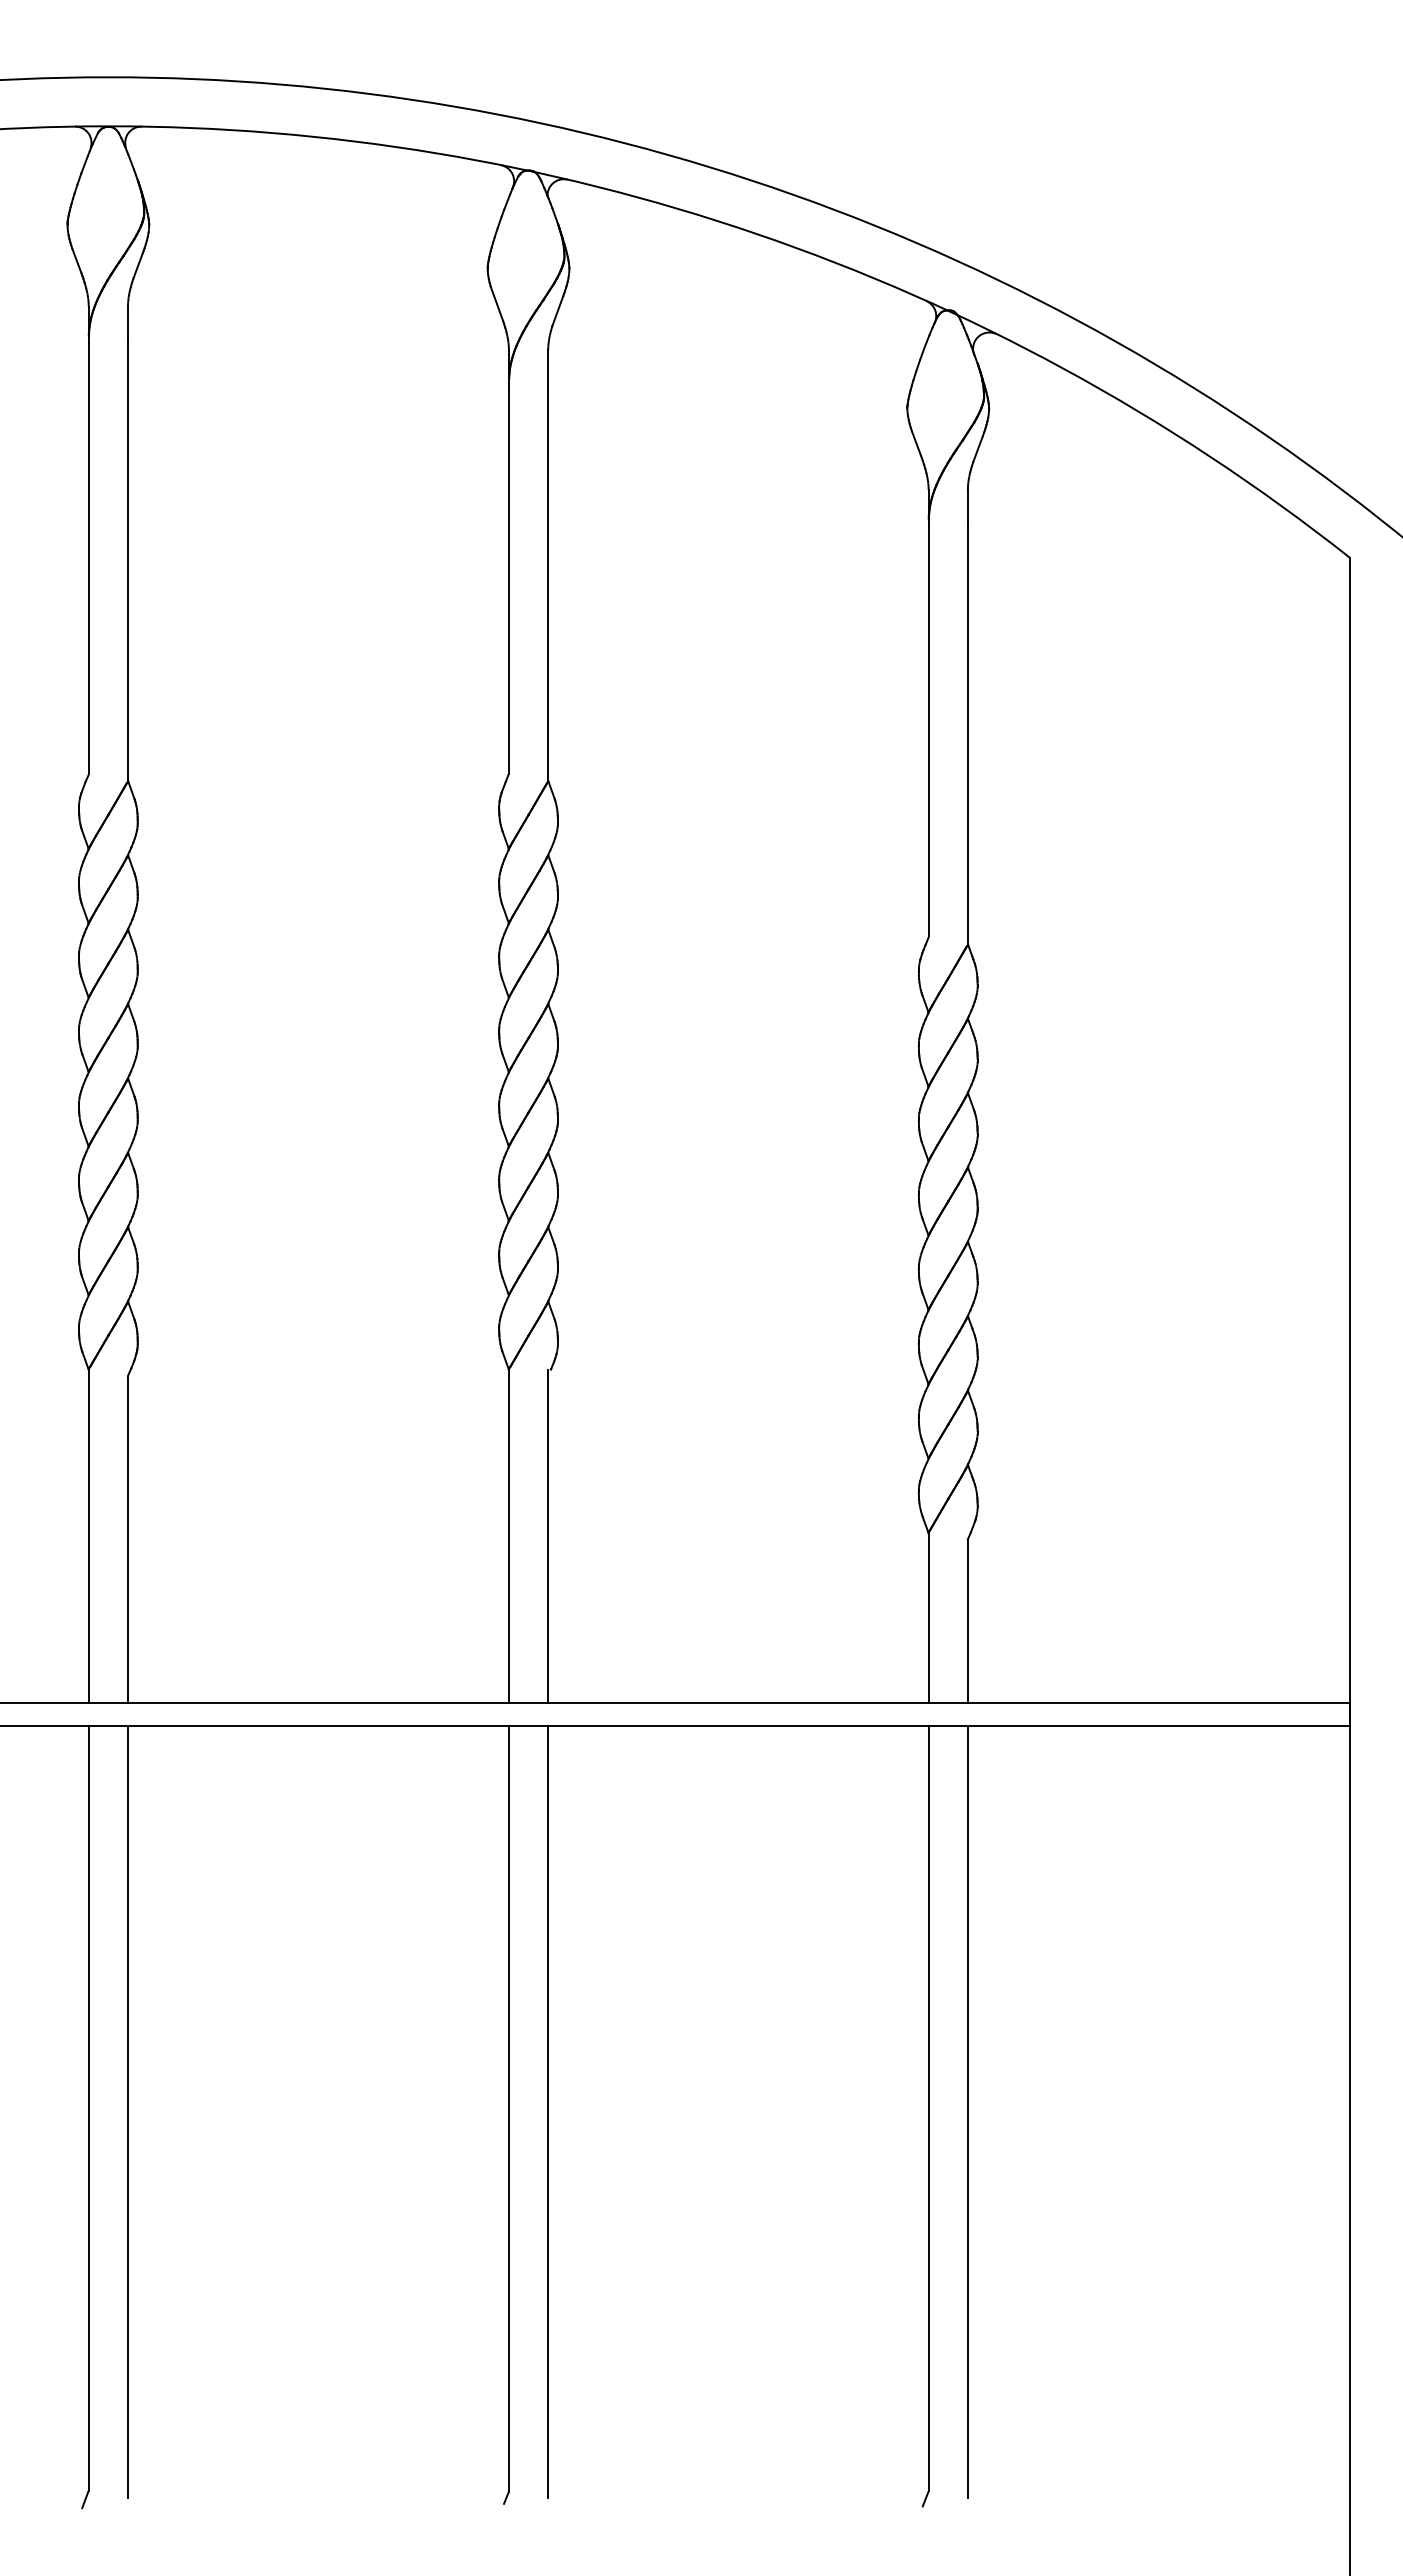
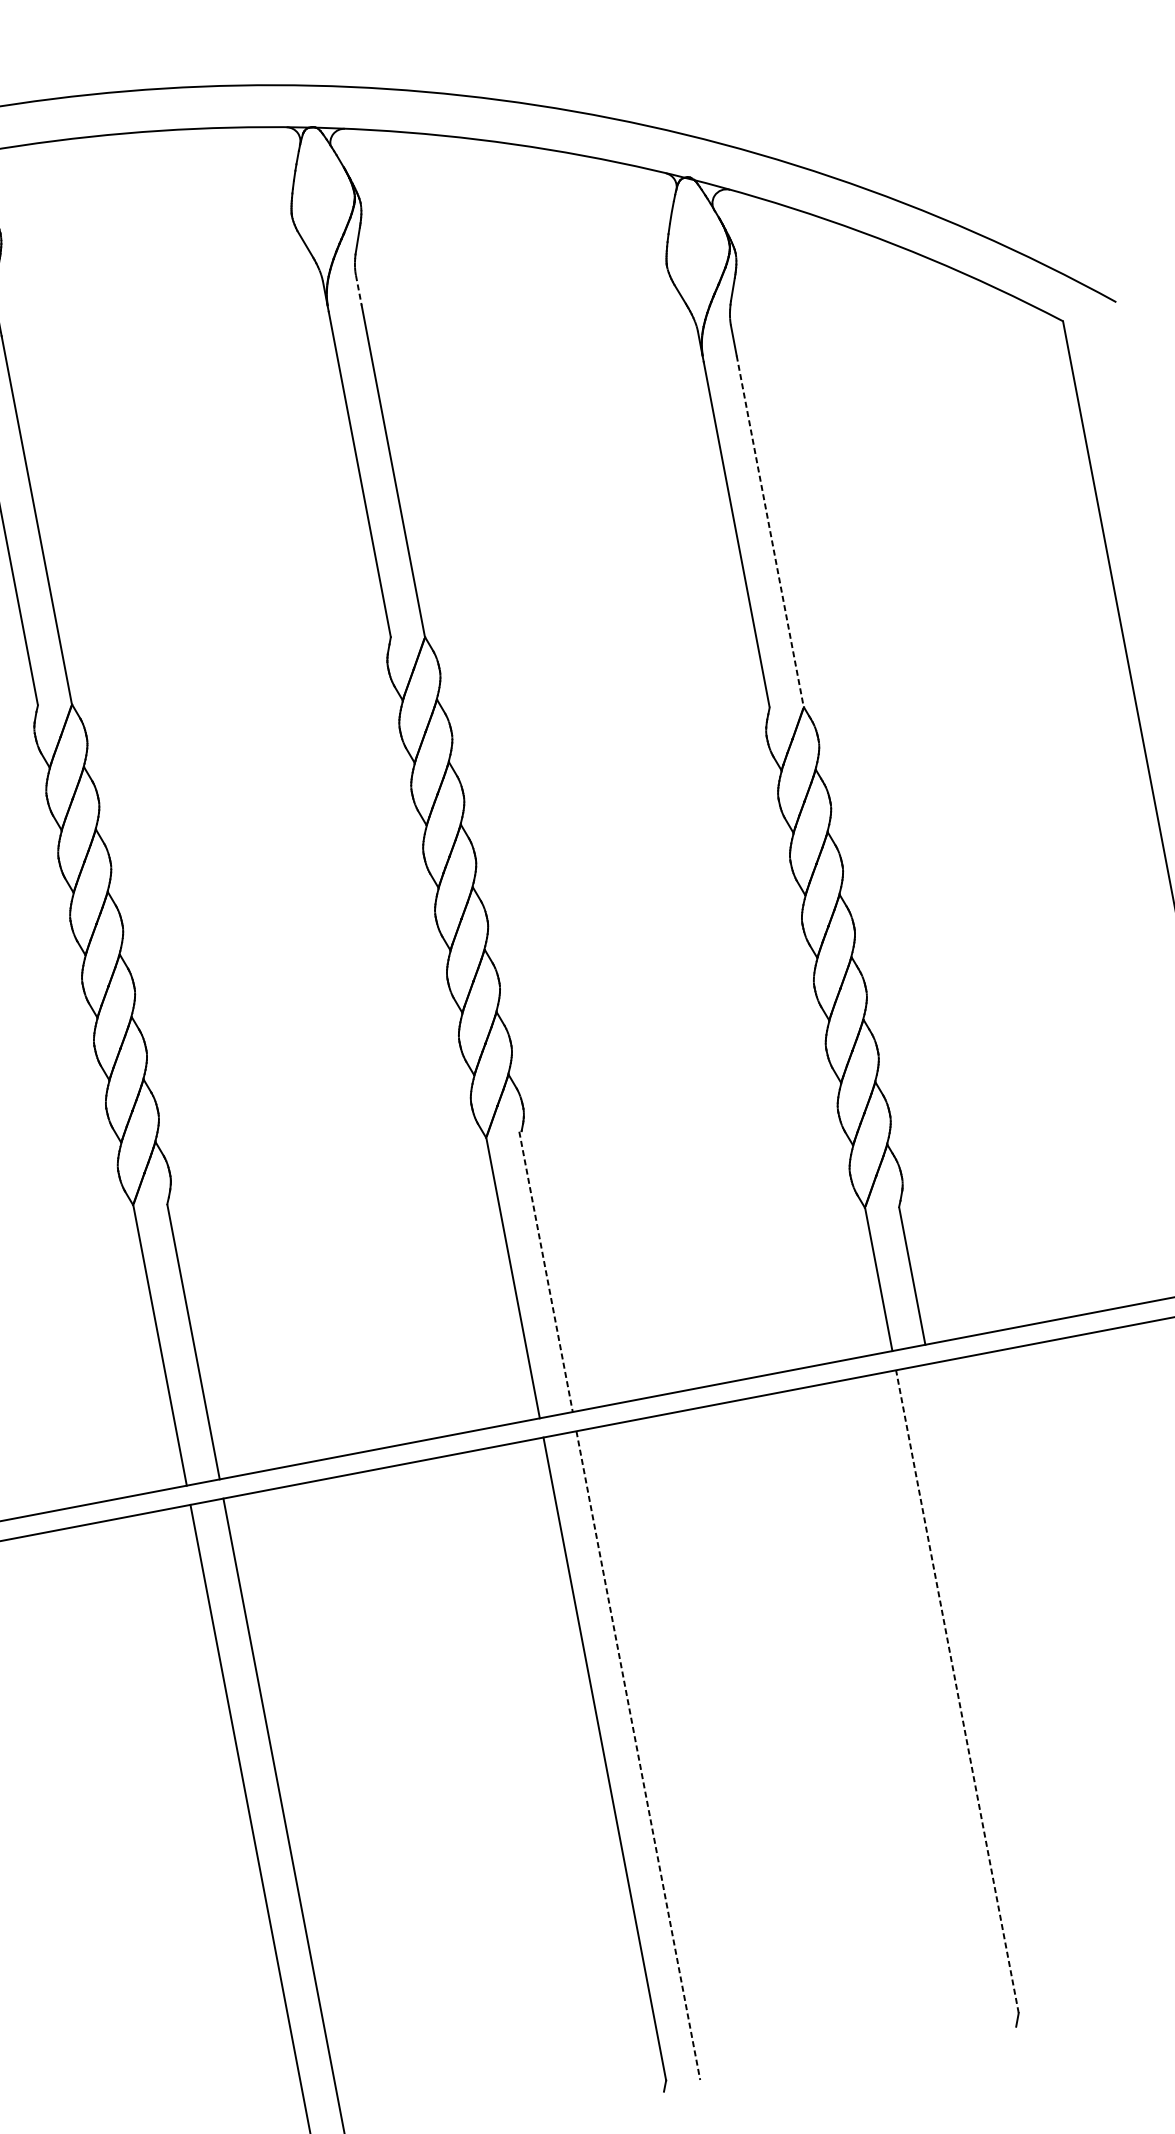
line: (548, 368) -> (359, 290), solid -> dashed
line: (967, 735) -> (769, 531), solid -> dashed
line: (548, 1536) -> (546, 1271), solid -> dashed
line: (928, 2108) -> (957, 1691), solid -> dashed
line: (548, 2112) -> (638, 1755), solid -> dashed
line: (967, 2112) -> (990, 1688), removed

